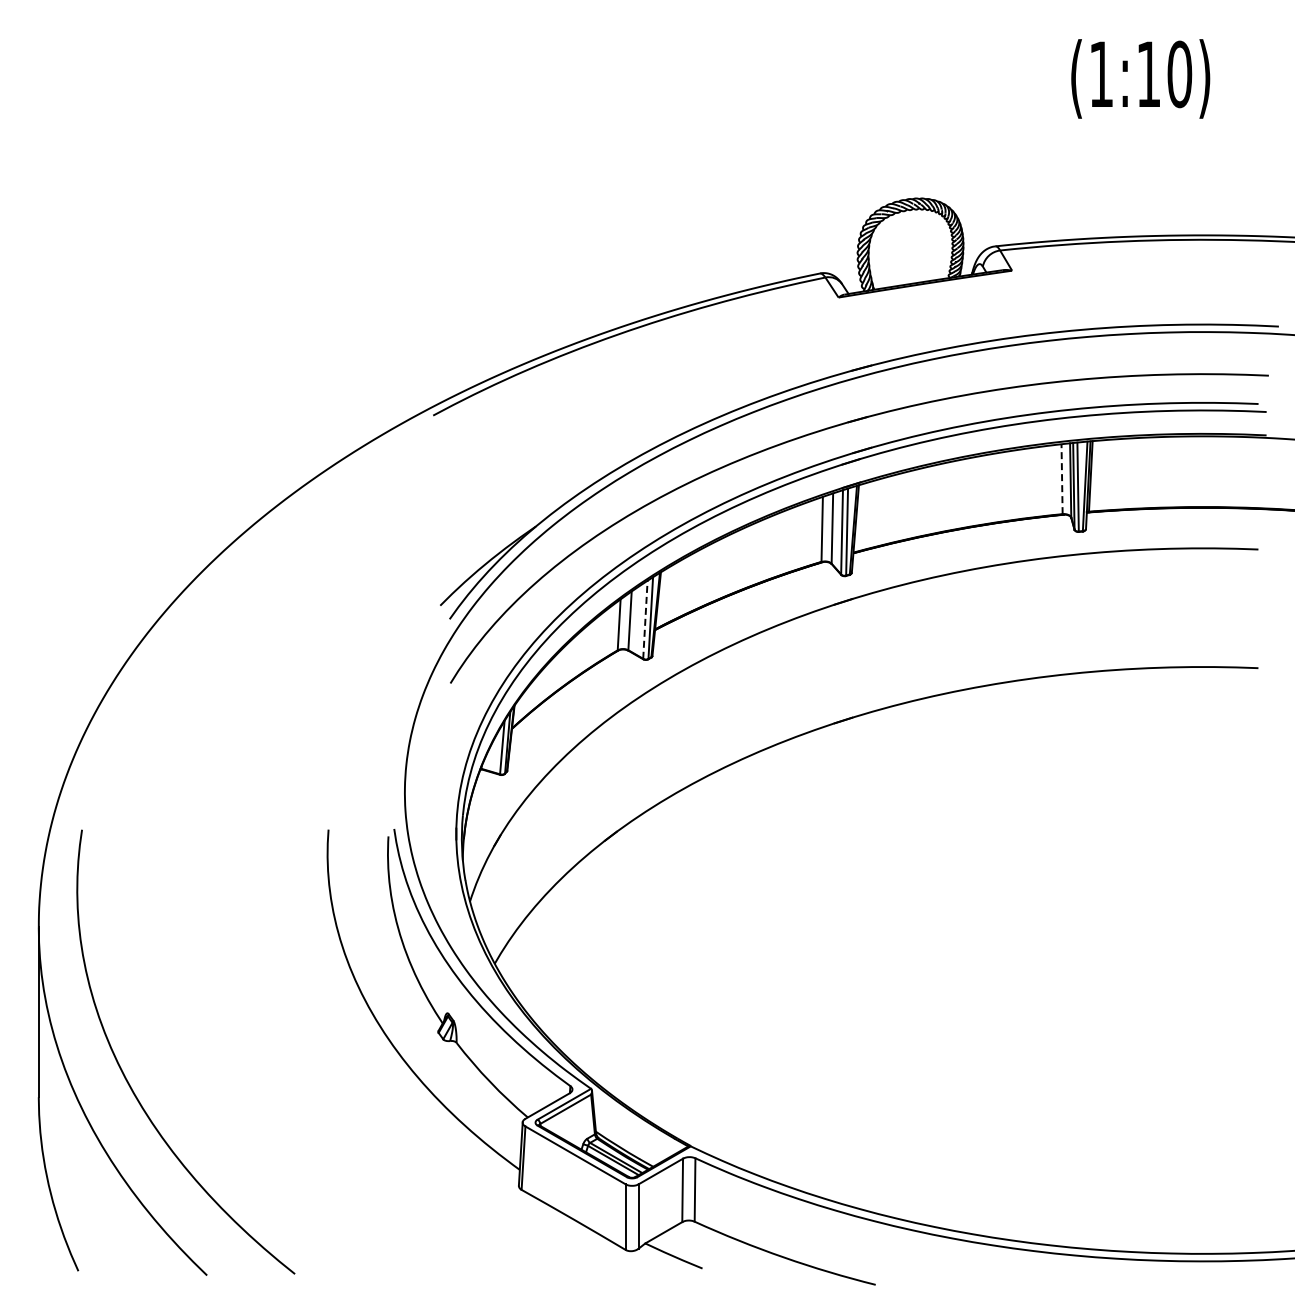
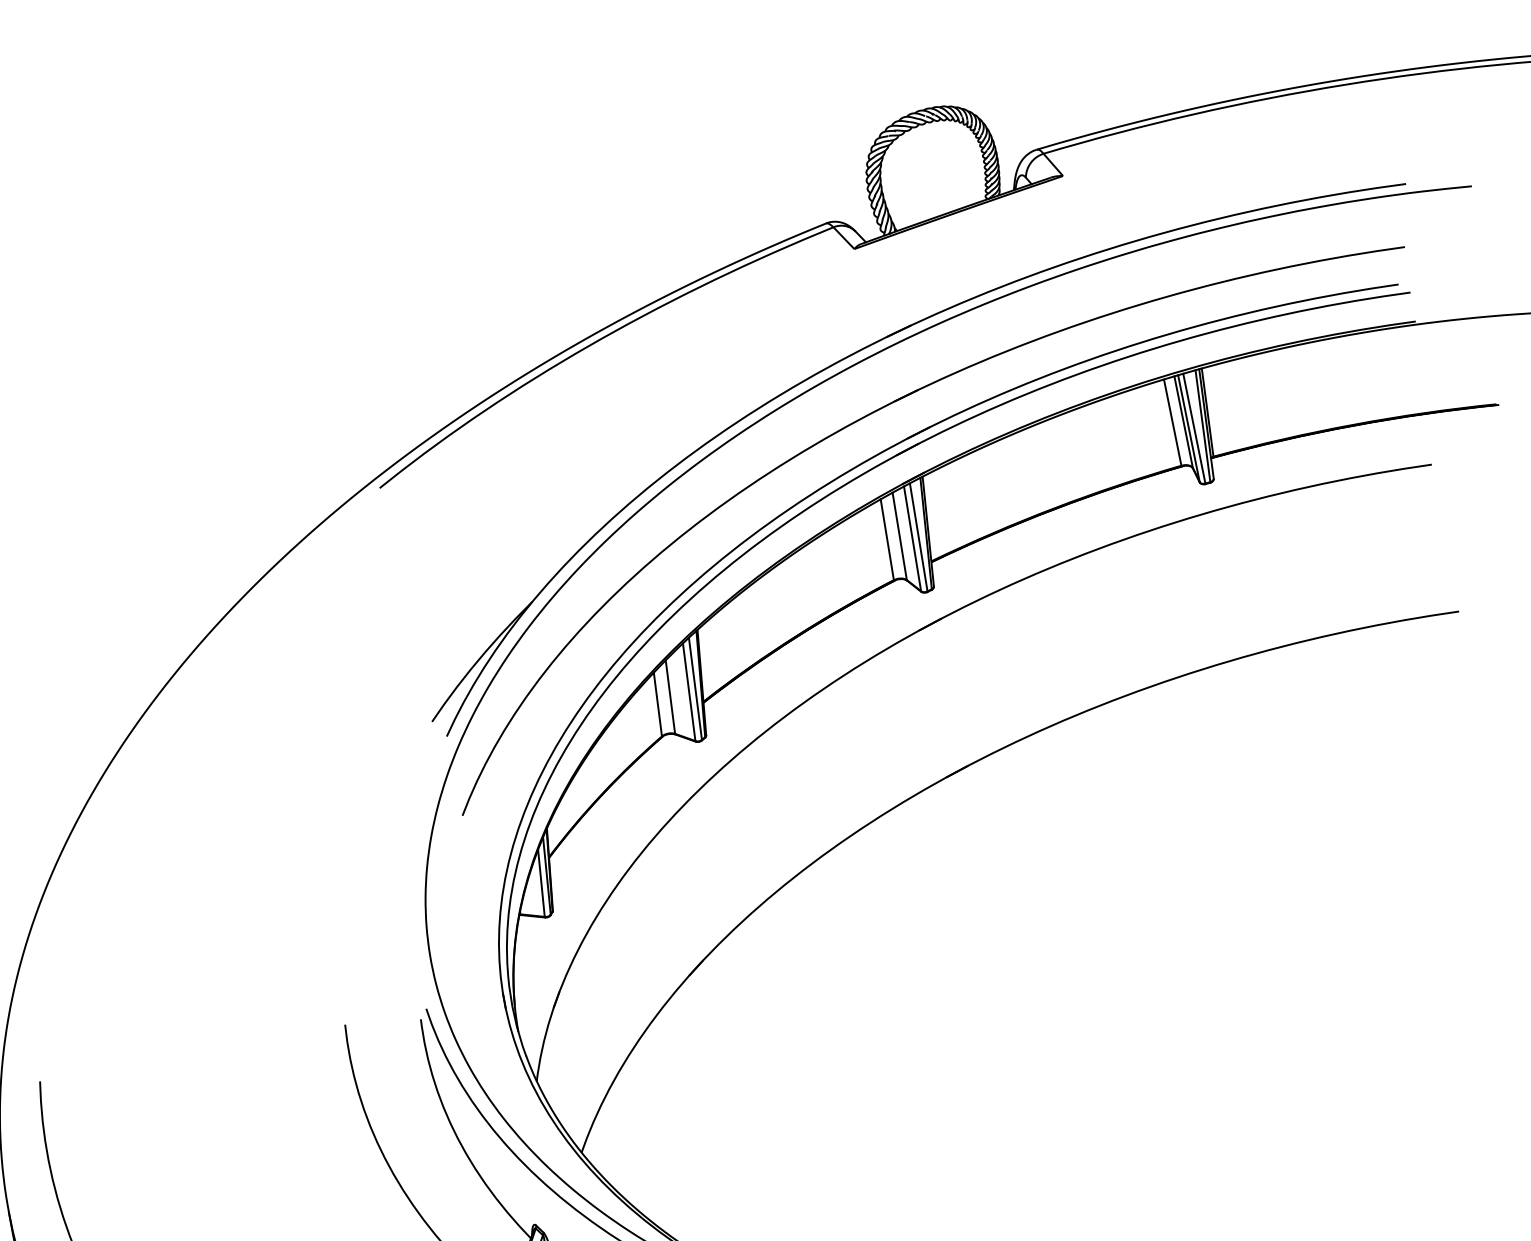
line: (1062, 479) -> (1173, 422), dashed -> solid
line: (645, 619) -> (689, 691), dashed -> solid

